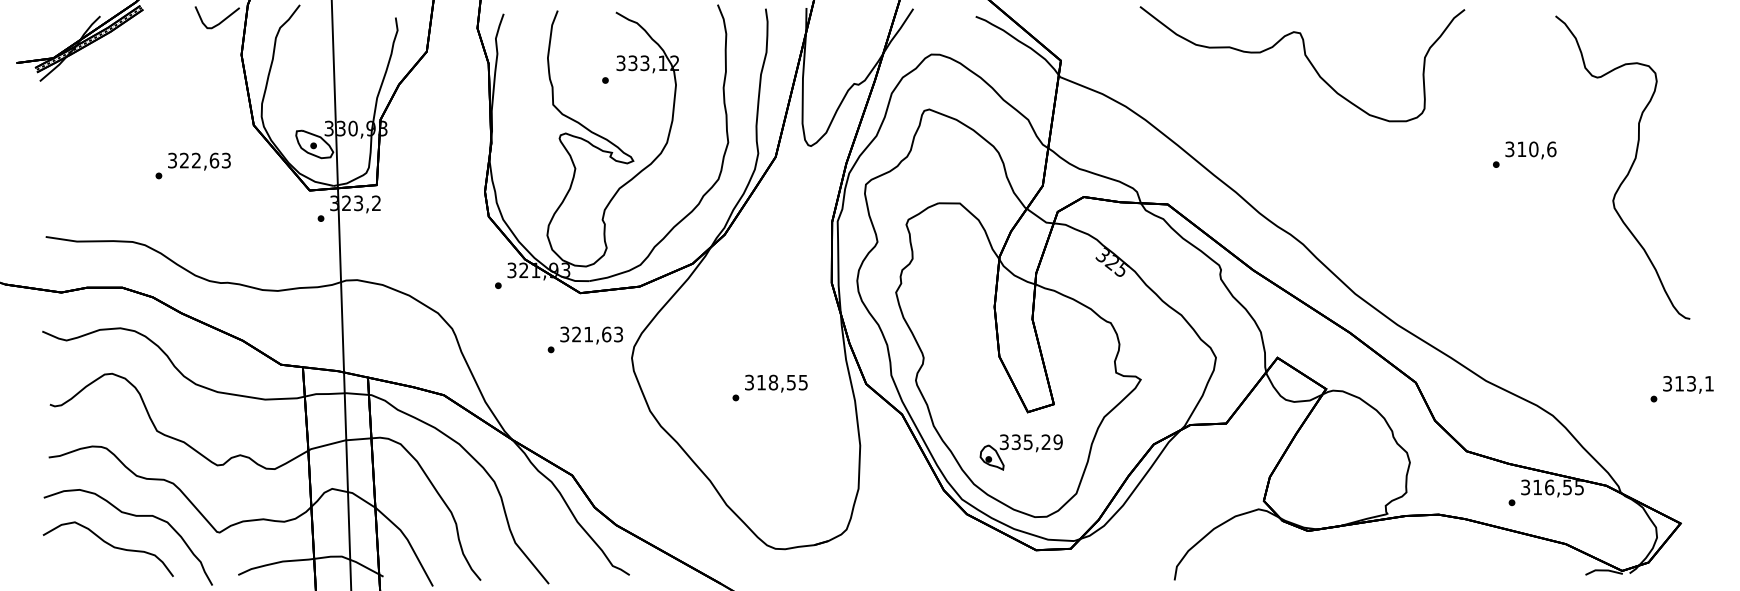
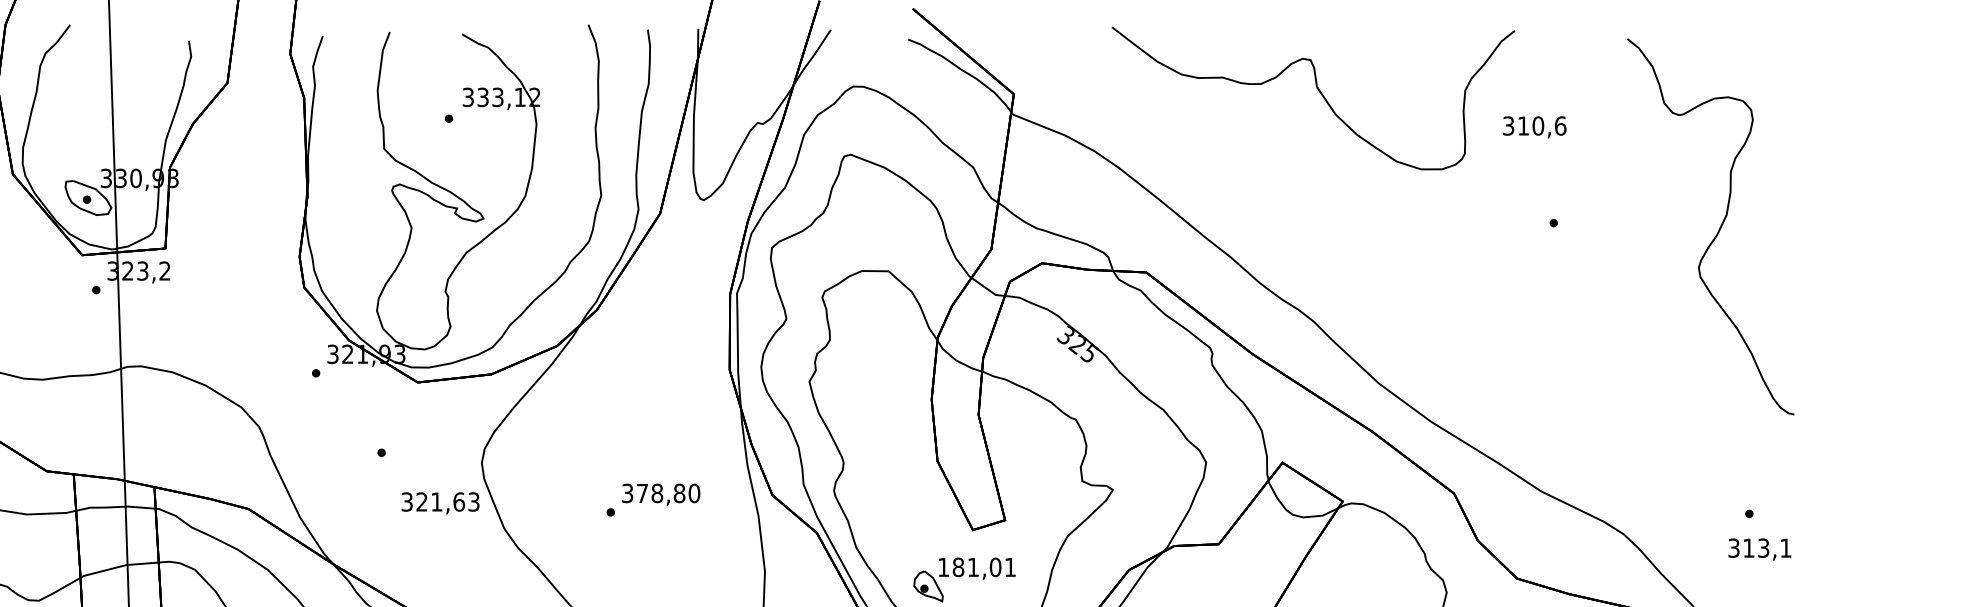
text: (1530, 150) -> (1534, 127), moved
text: (591, 335) -> (440, 503), moved
text: (782, 382) -> (668, 493), 318,55 -> 378,80
text: (1688, 384) -> (1759, 549), moved
text: (1030, 442) -> (976, 567), 335,29 -> 181,01

